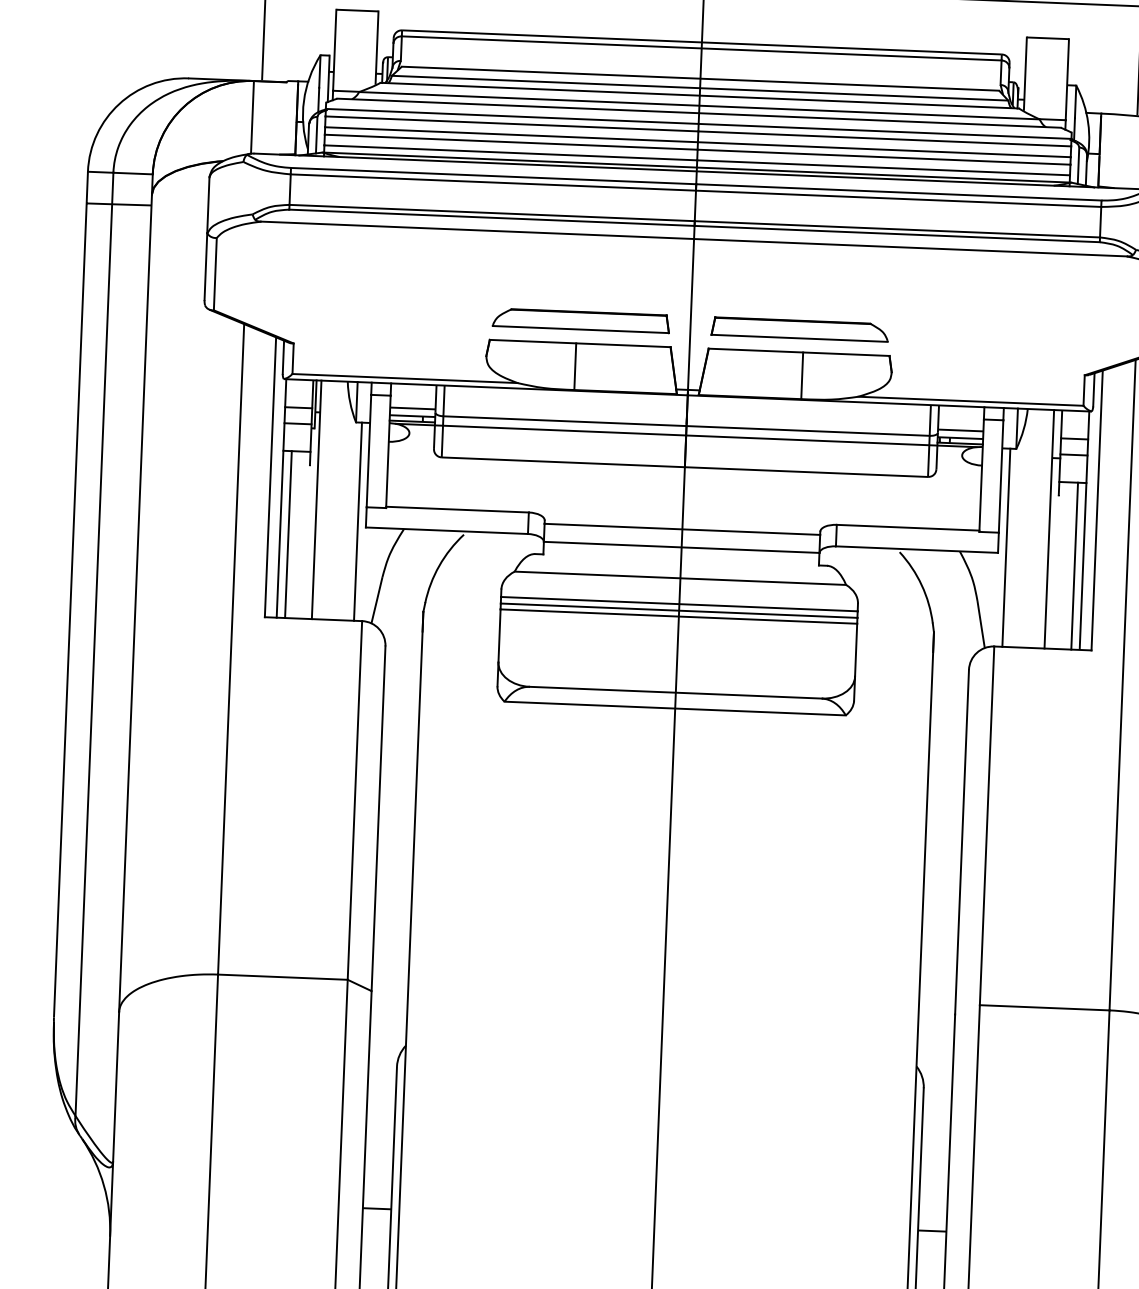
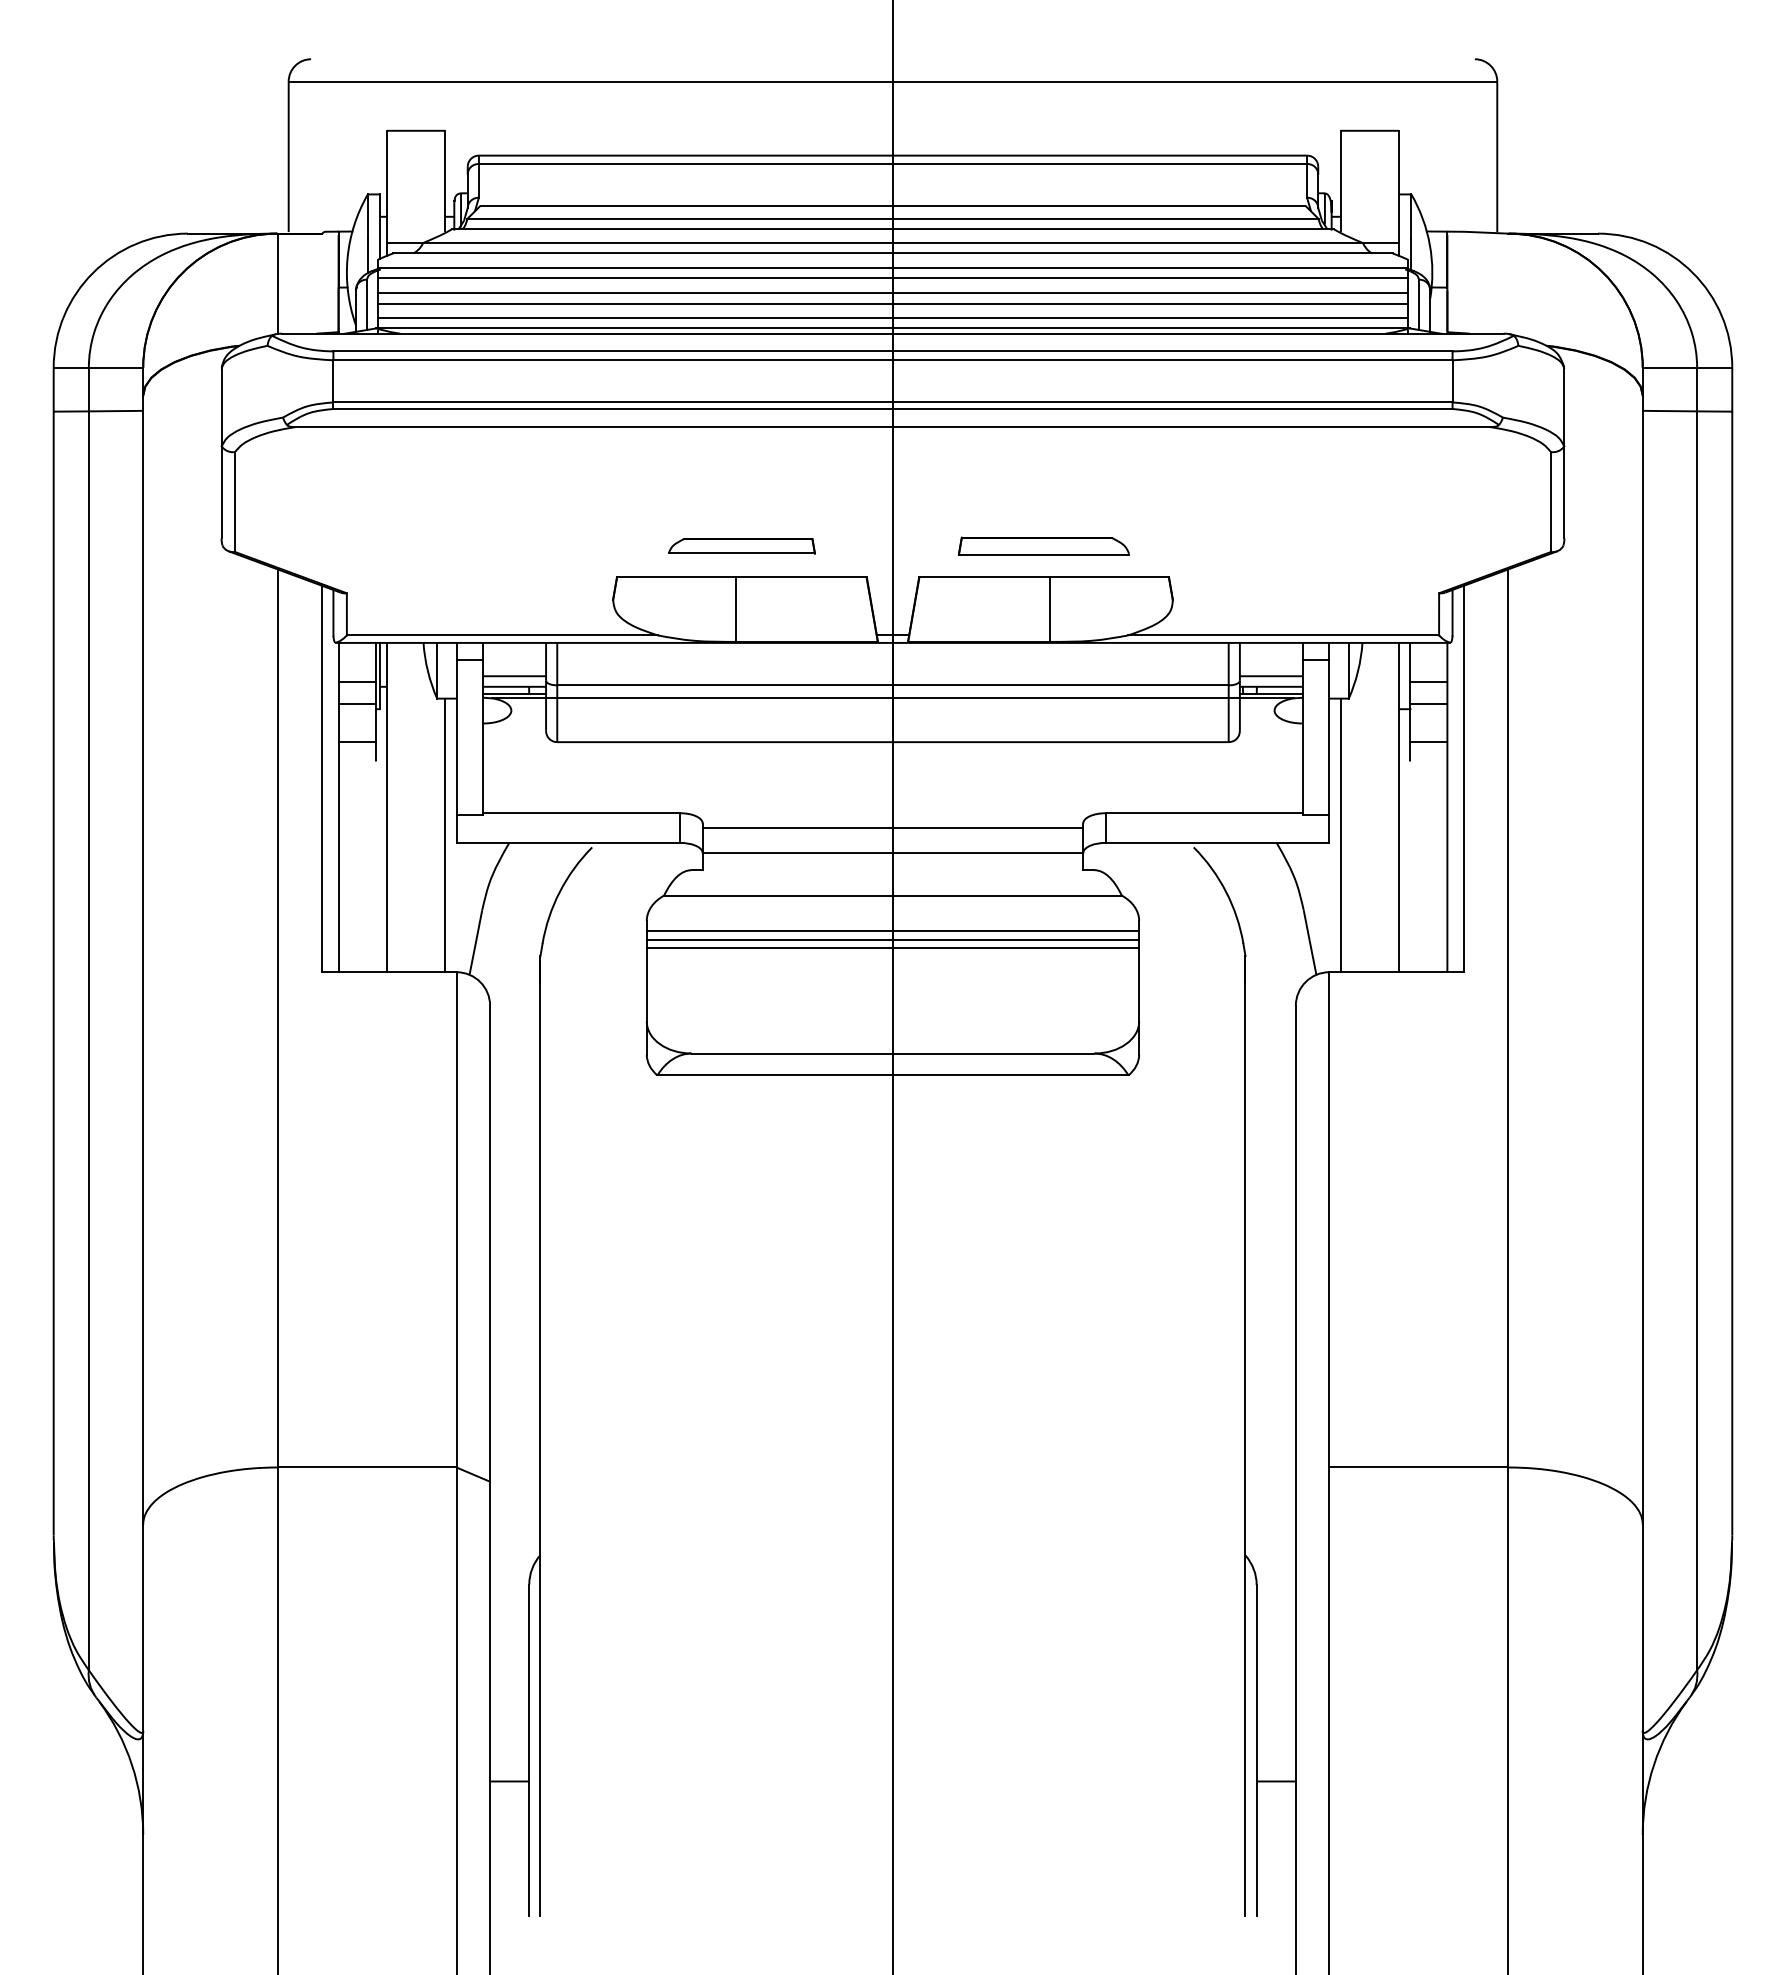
part: (580, 321) -> (741, 546), size x0.6
part: (799, 329) -> (1043, 546), size x0.7
line: (288, 534) -> (350, 856), removed
line: (1074, 565) -> (1435, 856), removed

